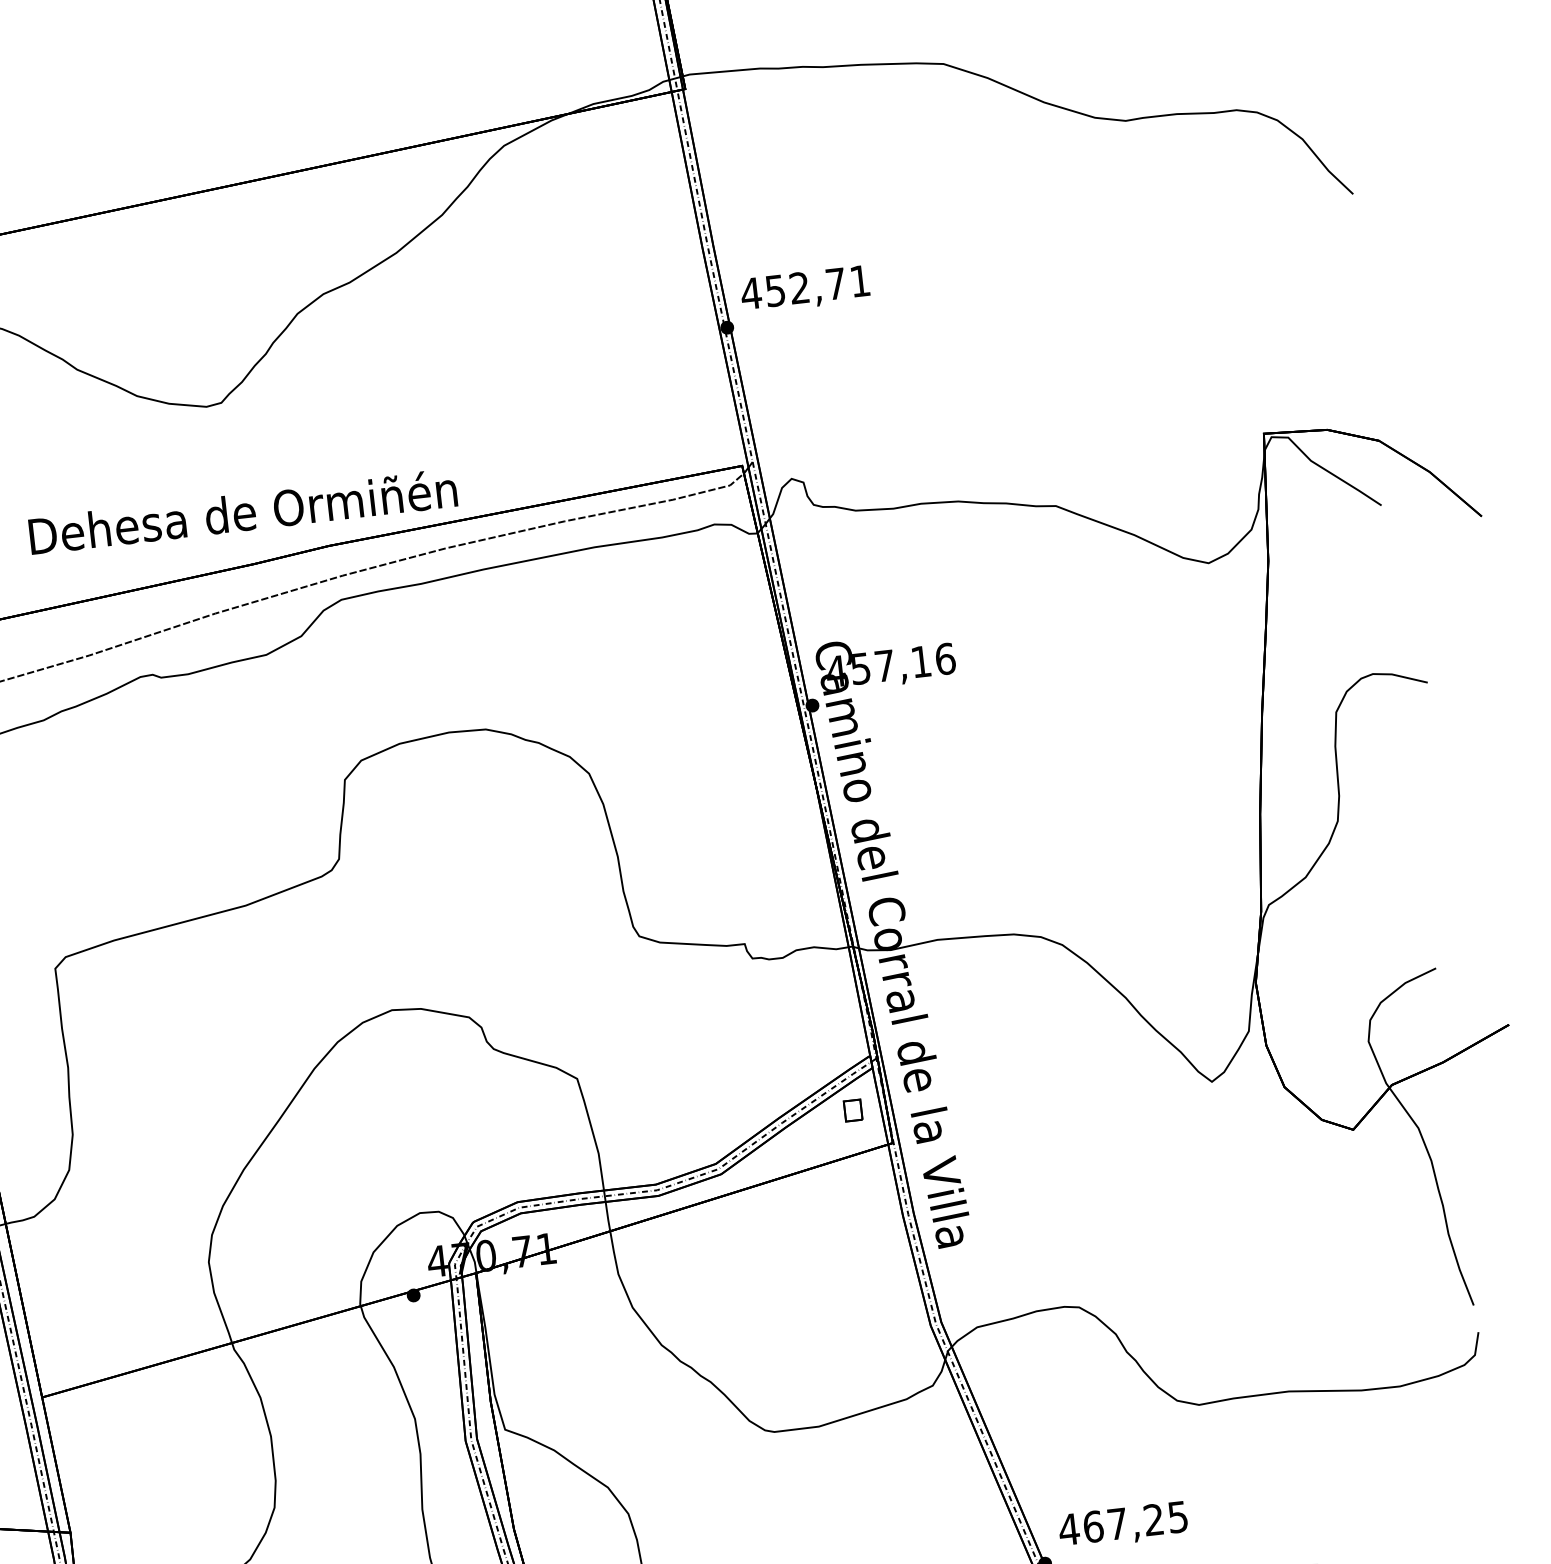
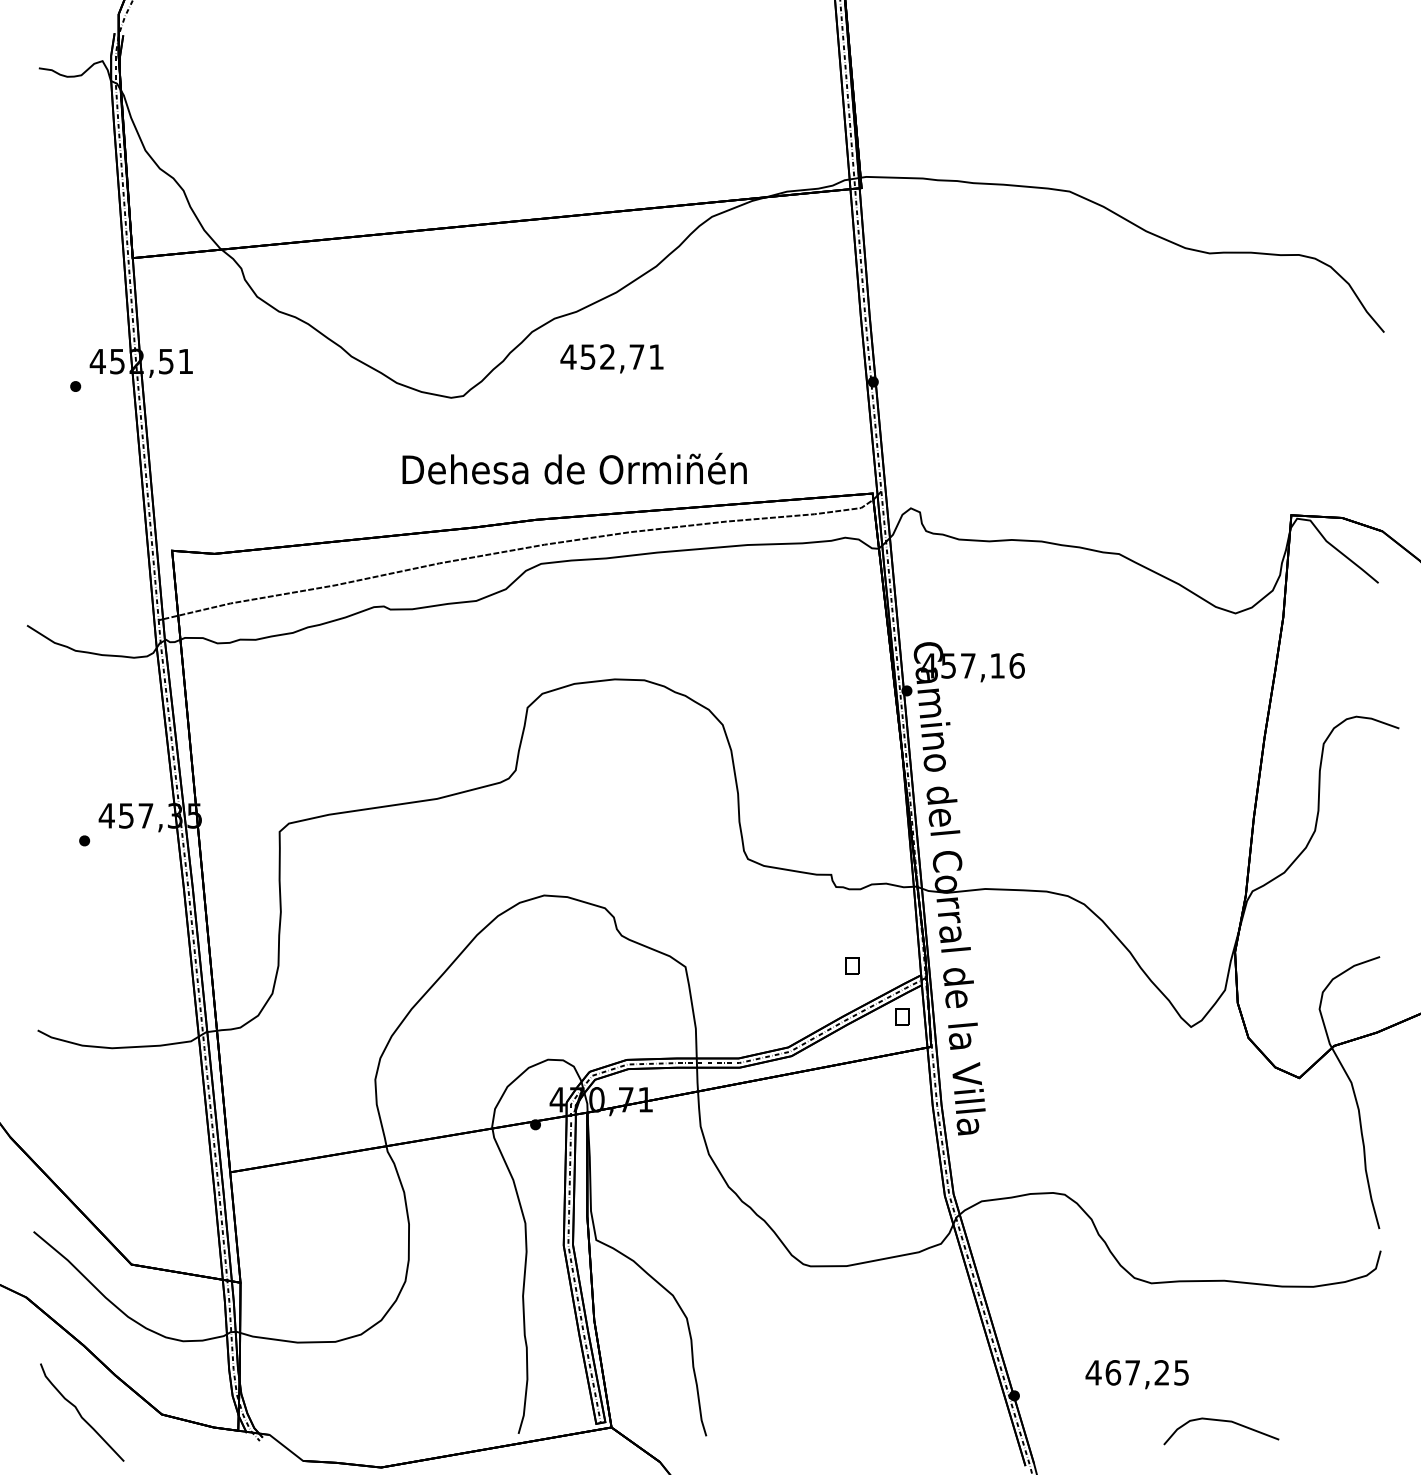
text: (804, 289) -> (611, 358), moved
text: (242, 511) -> (574, 468), moved
part: (783, 1053) -> (852, 965), added
text: (1122, 1525) -> (1136, 1374), moved

